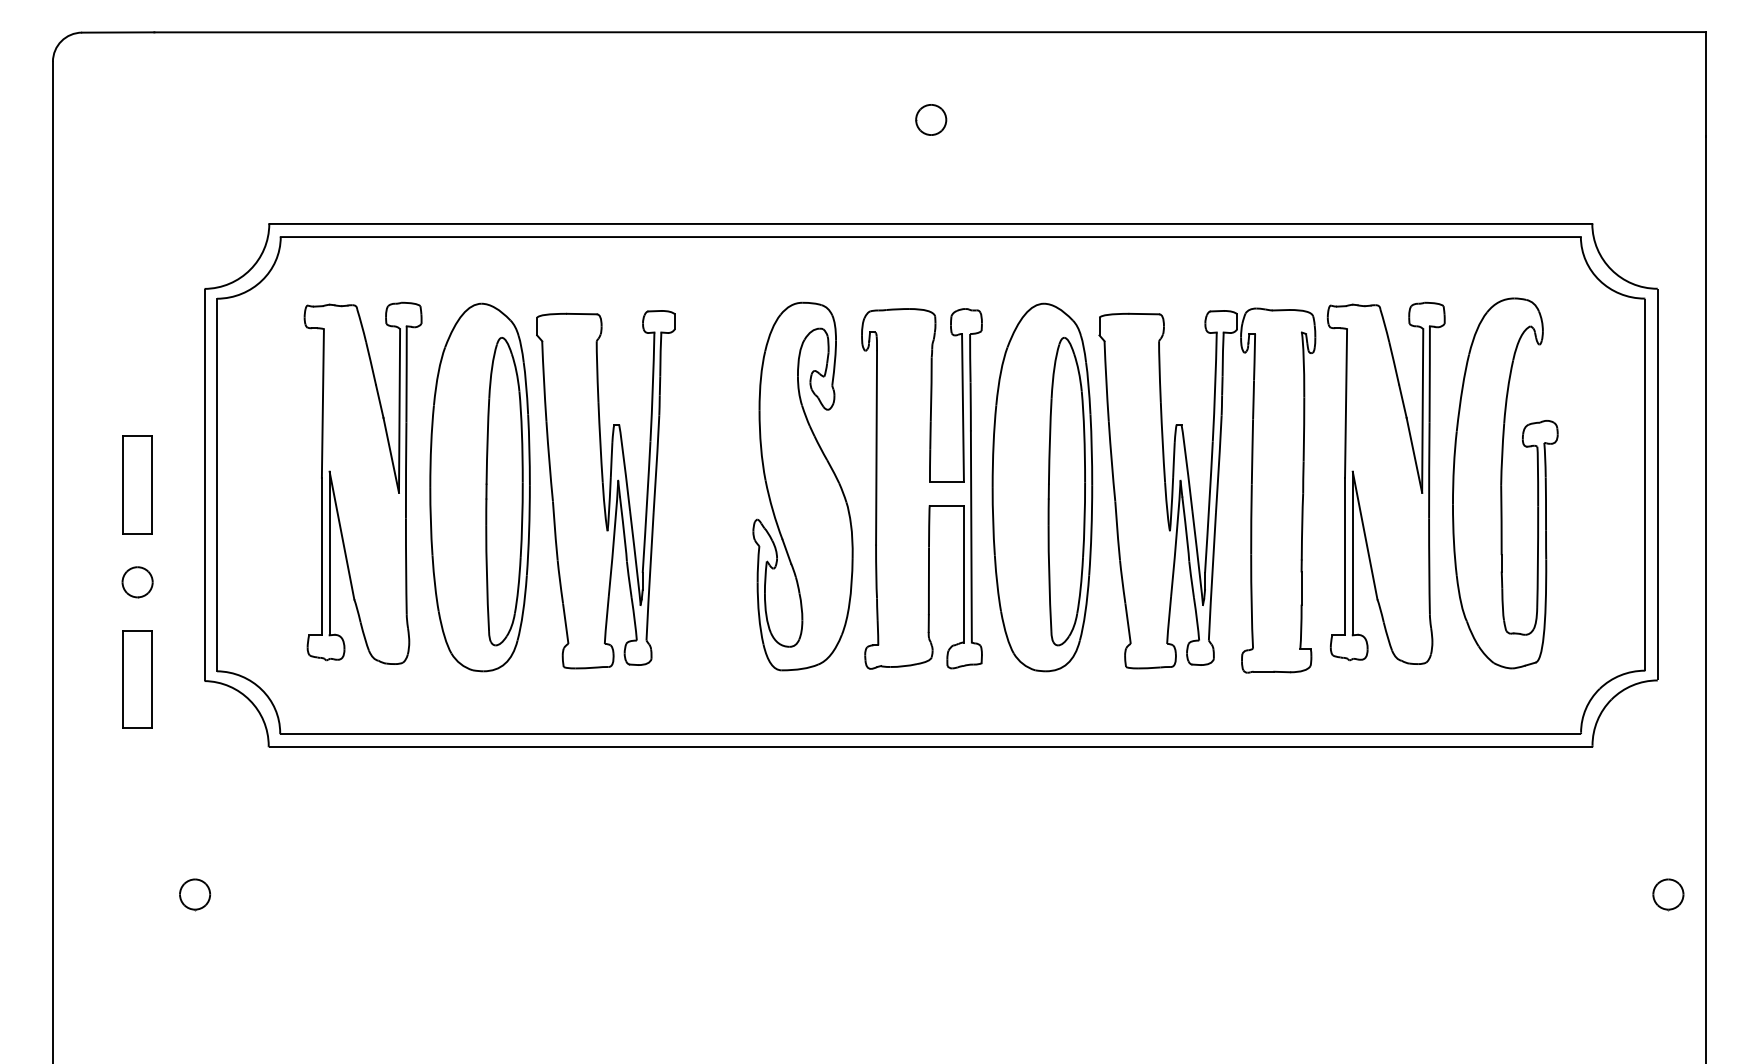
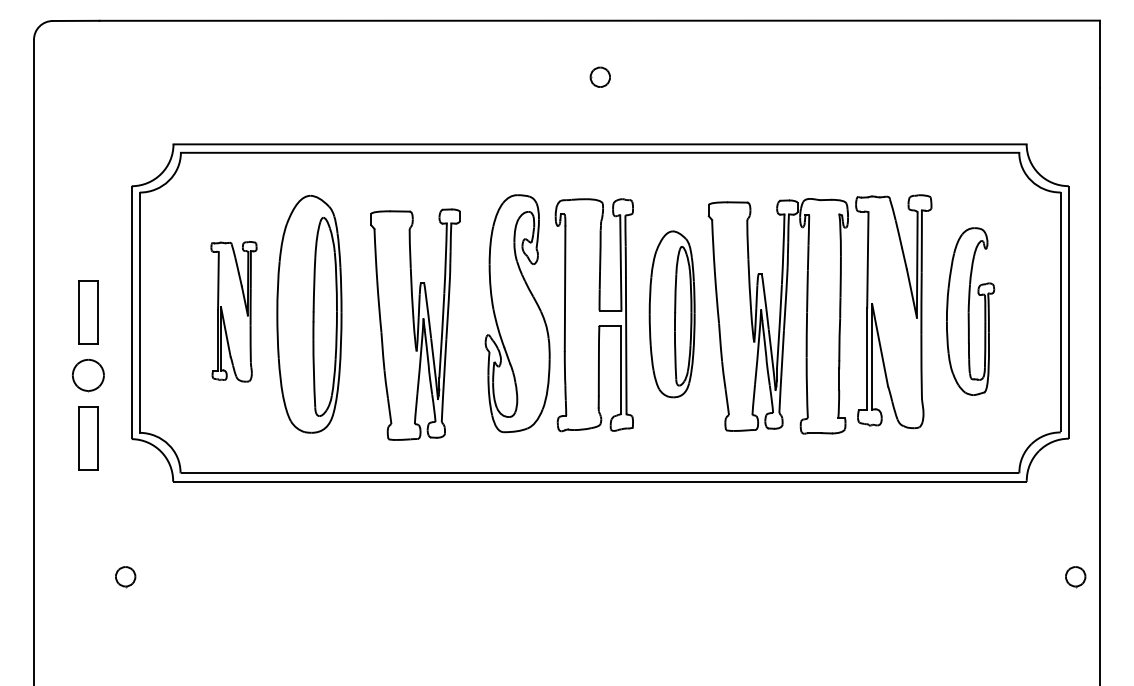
part: (362, 483) -> (233, 311), size x0.6
part: (1505, 483) -> (970, 311), size x0.7
part: (1043, 487) -> (672, 314), size x0.7
part: (605, 489) -> (415, 324), moved
part: (137, 582) -> (88, 375), size x1.6

